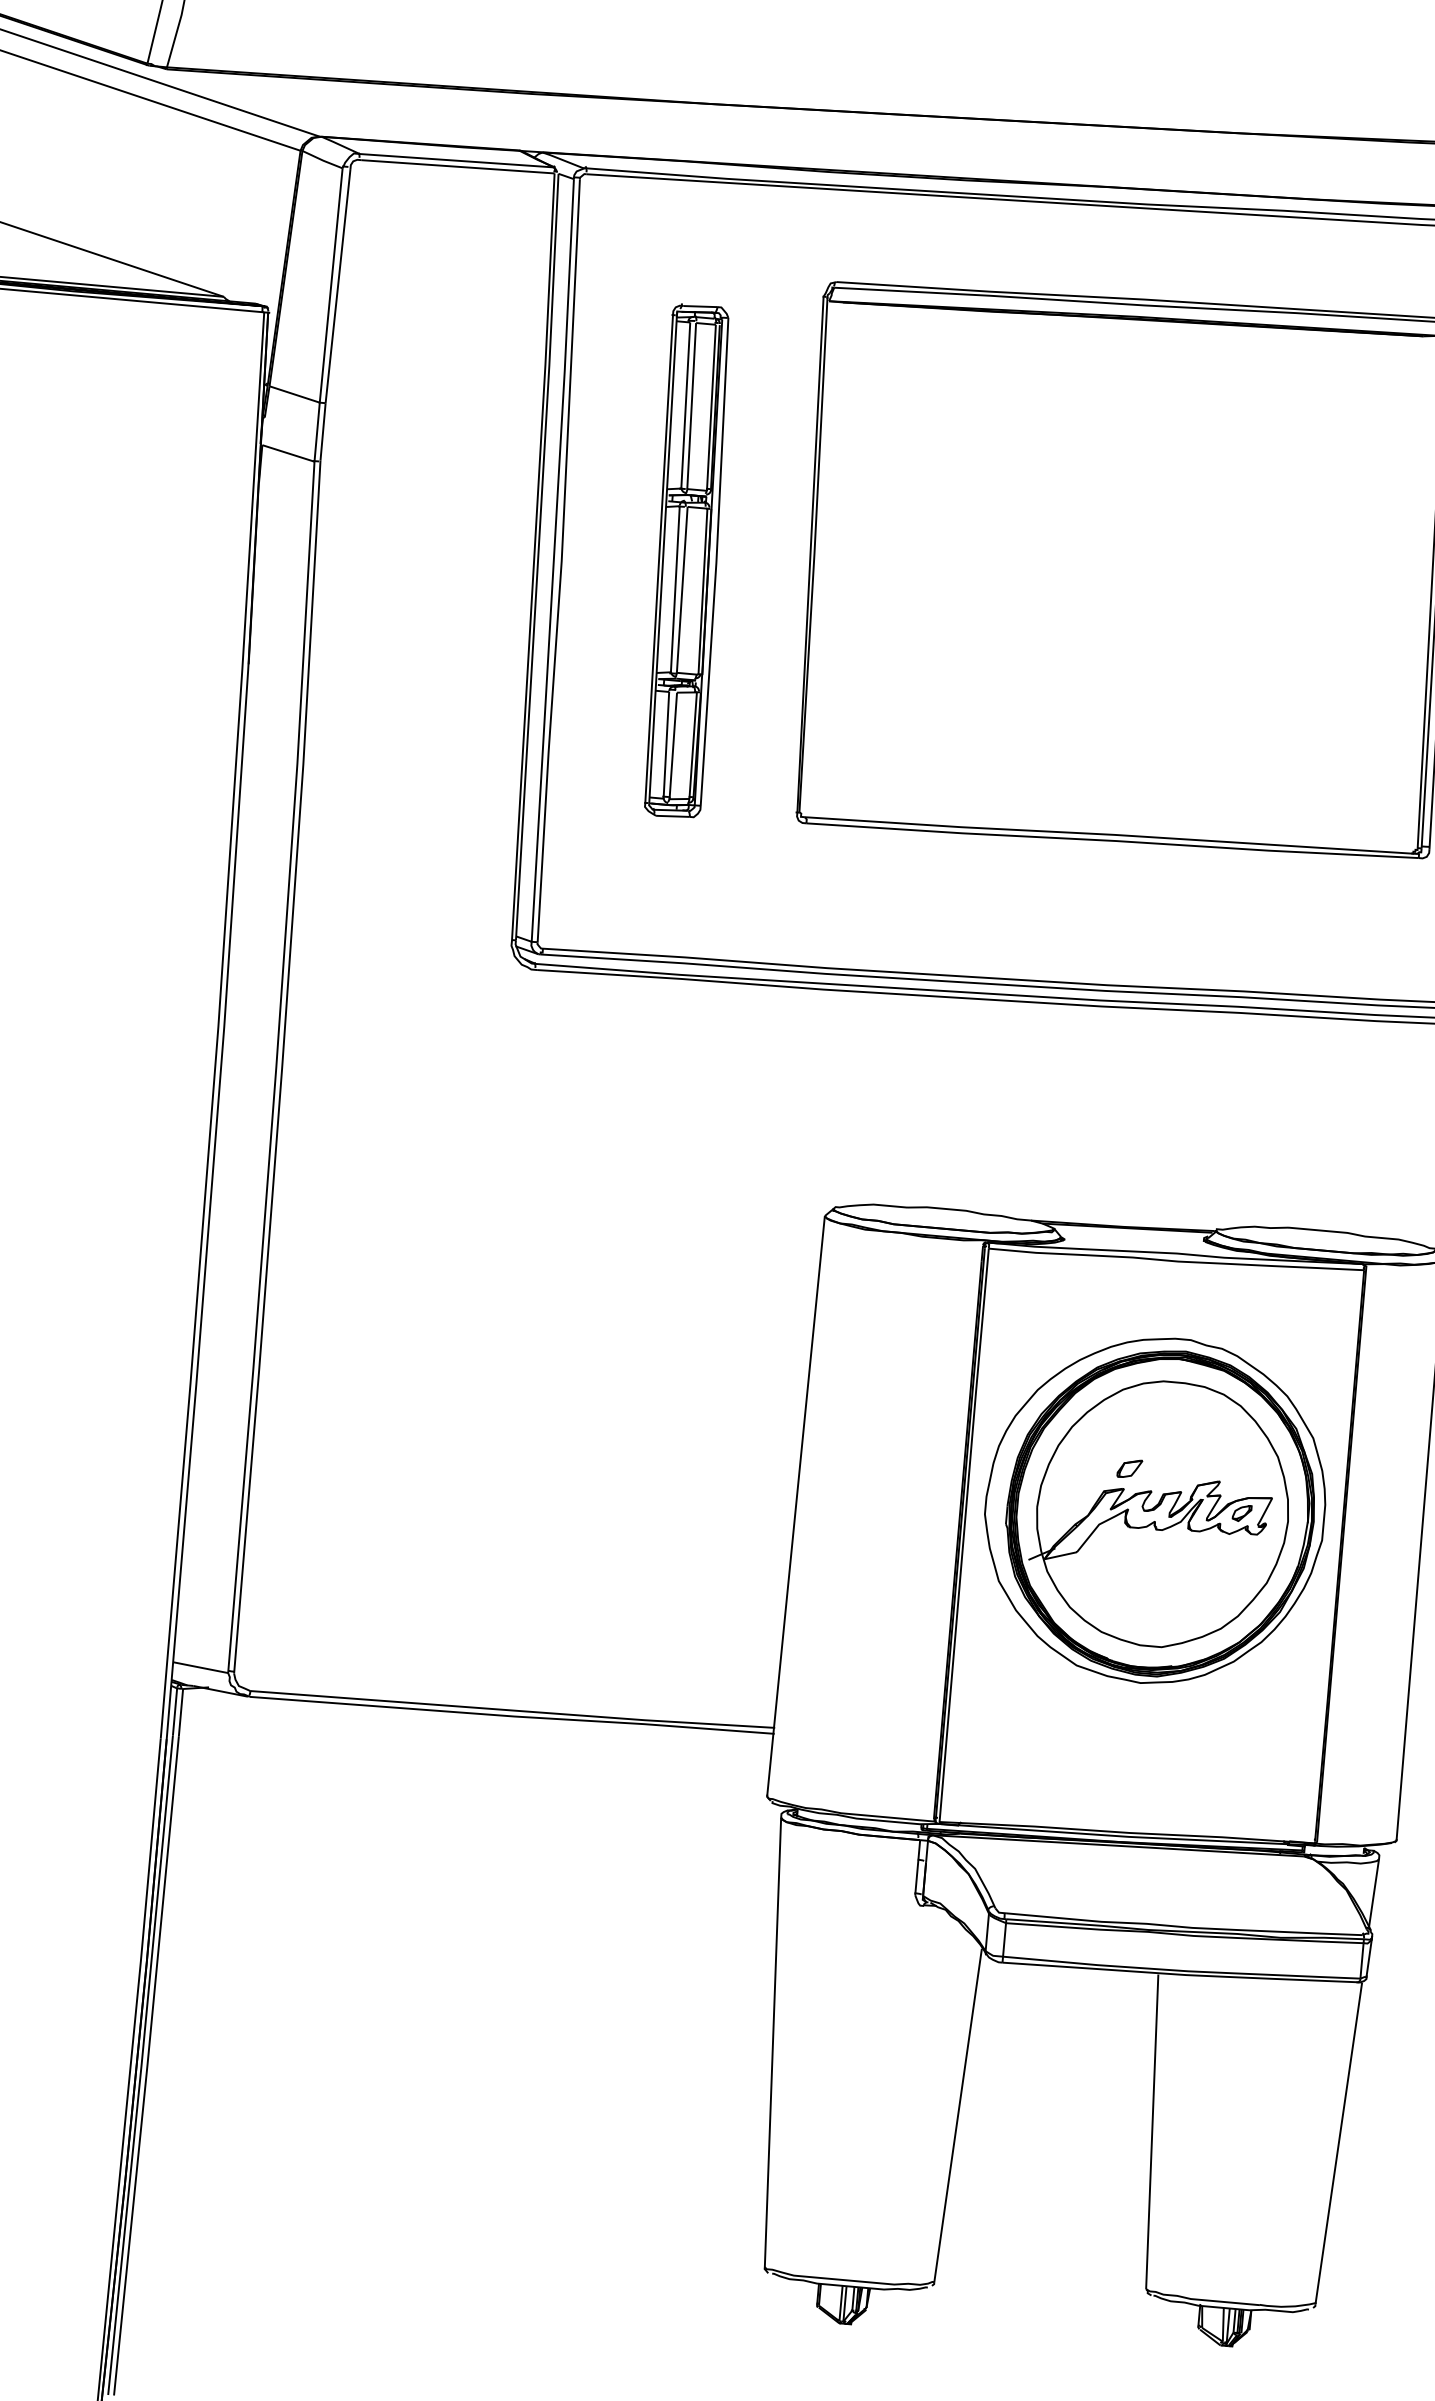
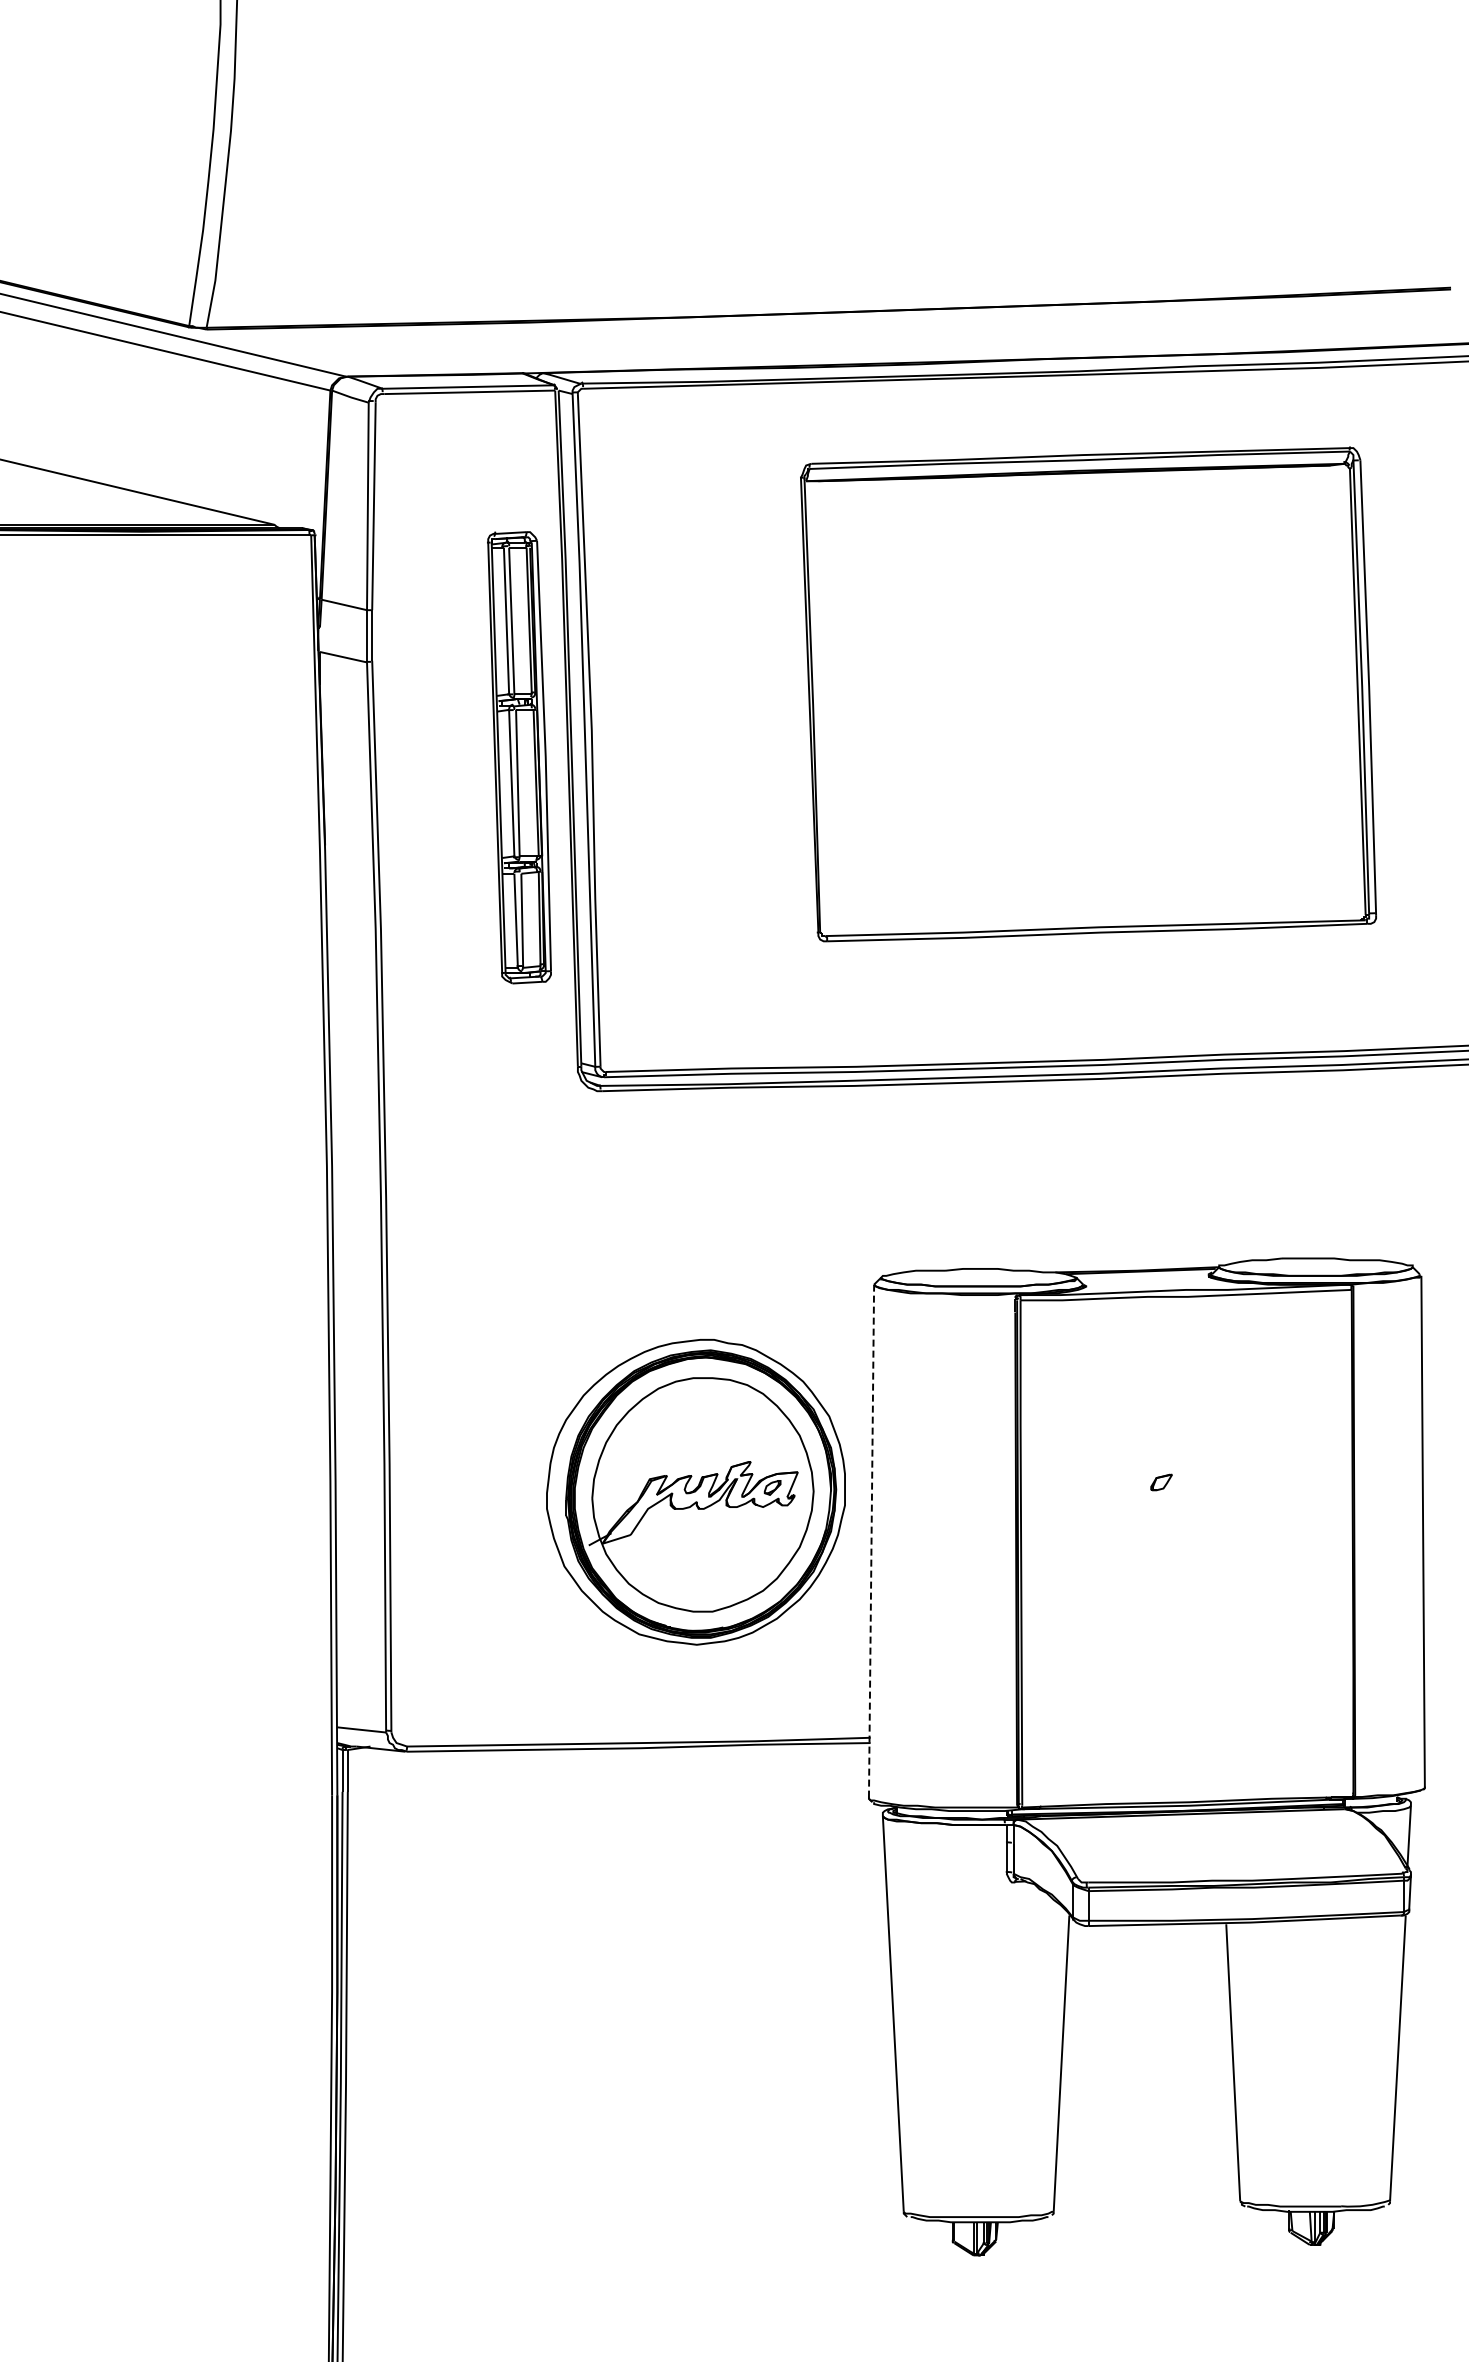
part: (686, 561) -> (519, 757), moved
line: (795, 1507) -> (871, 1542), solid -> dashed
part: (1154, 1510) -> (695, 1492), moved

